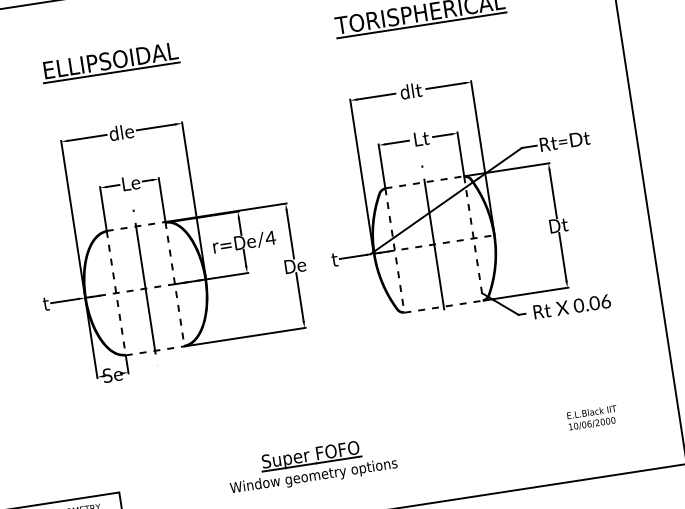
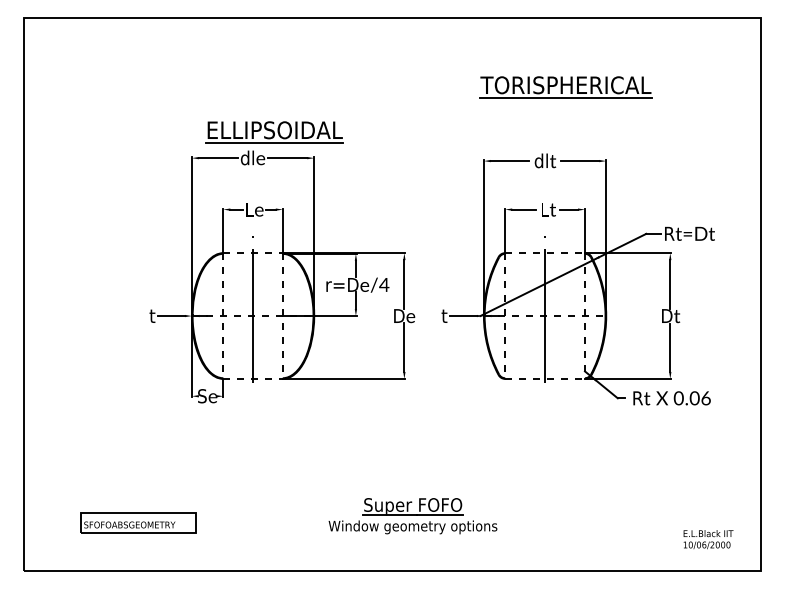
part: (110, 62) -> (274, 132), moved
text: (592, 418) -> (708, 539), moved
part: (311, 466) -> (412, 516), moved

